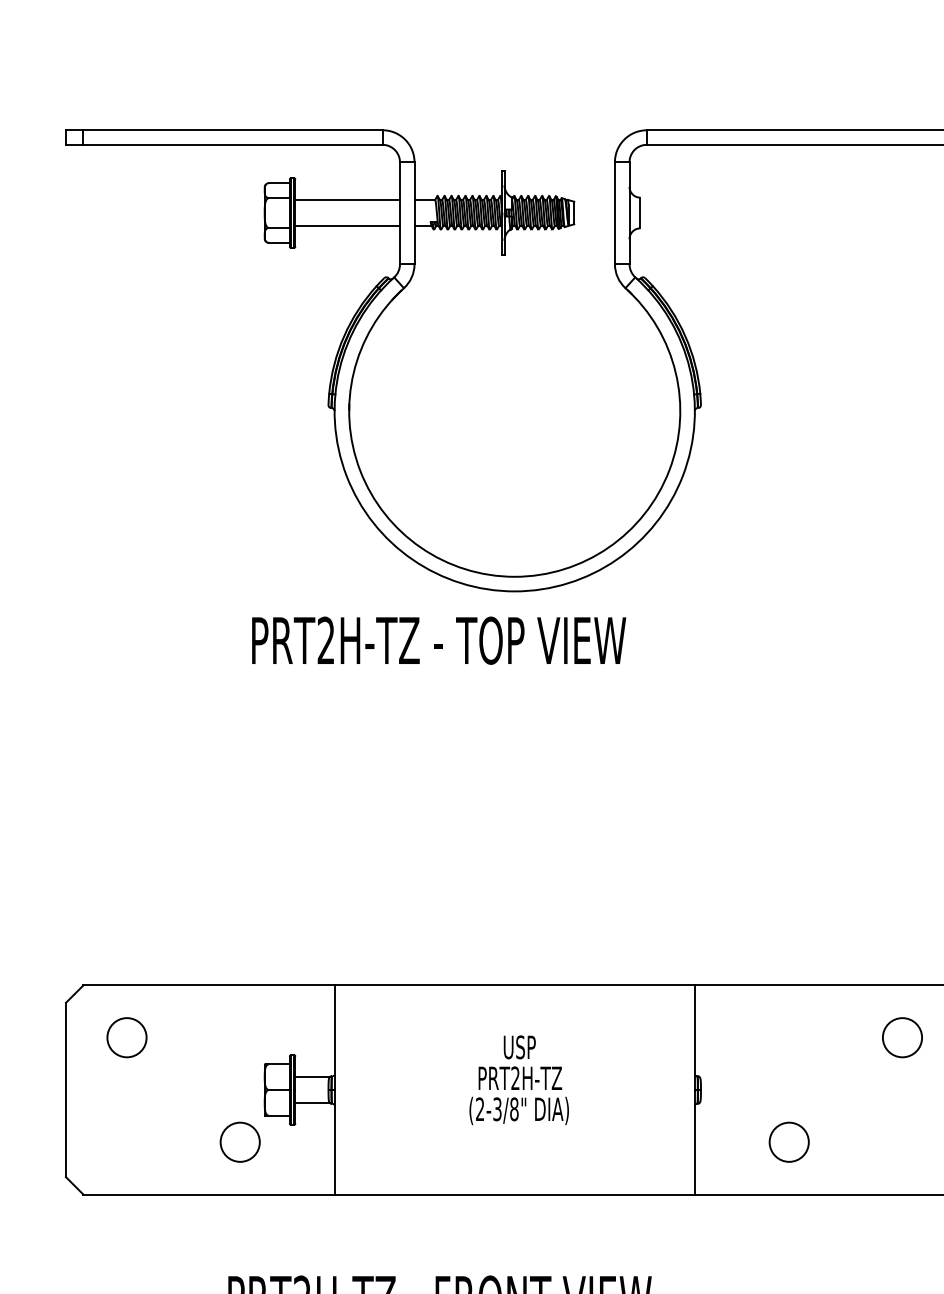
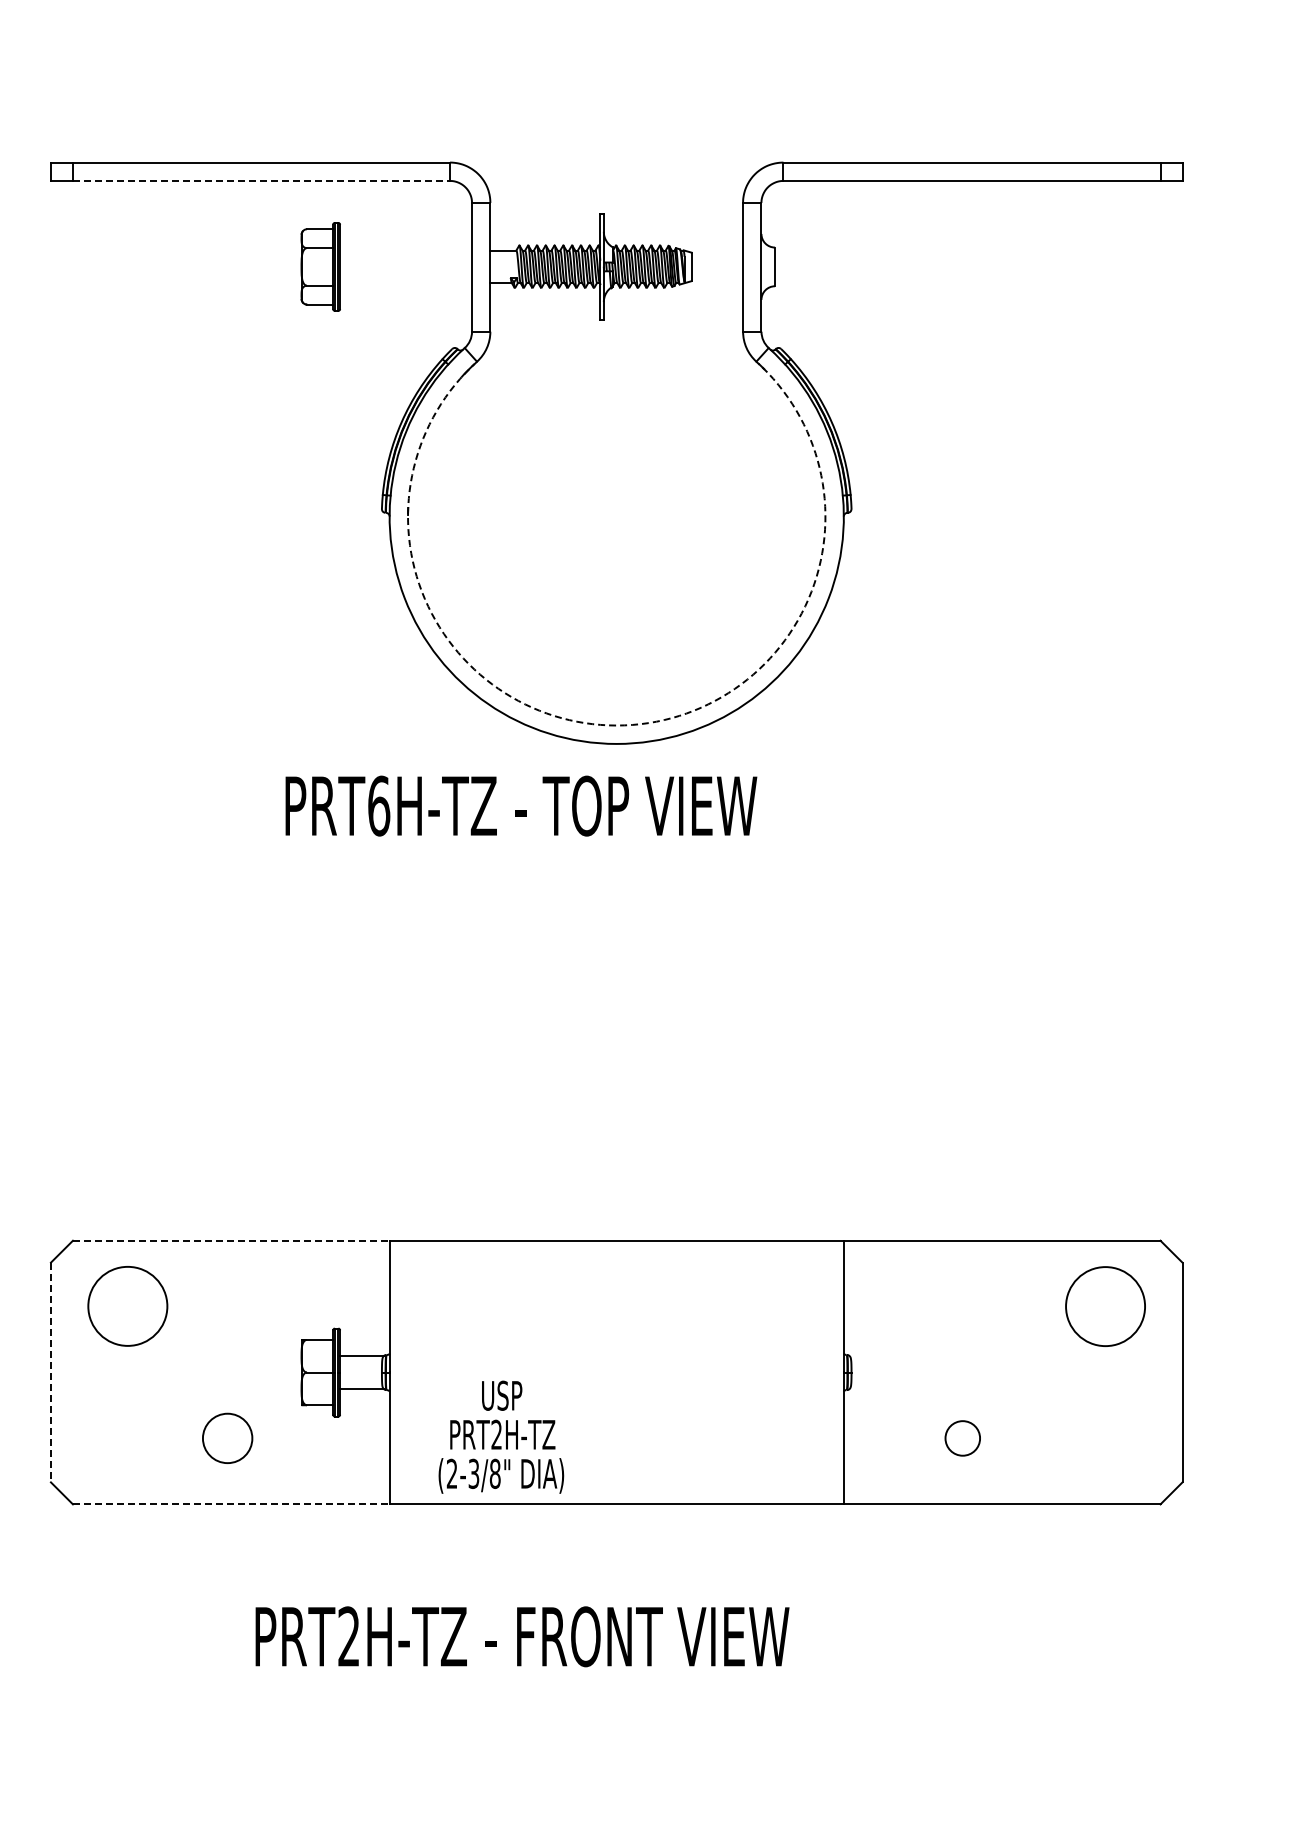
line: (232, 144) -> (261, 180), solid -> dashed
line: (347, 200) -> (406, 250), removed
line: (347, 226) -> (406, 283), removed
arc: (514, 576) -> (616, 725), solid -> dashed
text: (326, 640) -> (379, 805), PRT2H-TZ -> PRT6H-TZ
line: (209, 985) -> (231, 1240), solid -> dashed
circle: (126, 1037) -> (127, 1306), size x1.6
circle: (902, 1037) -> (1105, 1306), size x1.6
text: (519, 1079) -> (501, 1436), moved
line: (65, 1089) -> (50, 1372), solid -> dashed
circle: (240, 1141) -> (227, 1437), moved
circle: (789, 1142) -> (962, 1438), size x0.7
line: (209, 1194) -> (231, 1504), solid -> dashed

